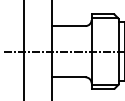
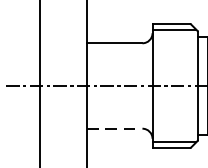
line: (68, 77) -> (114, 129), solid -> dashed

